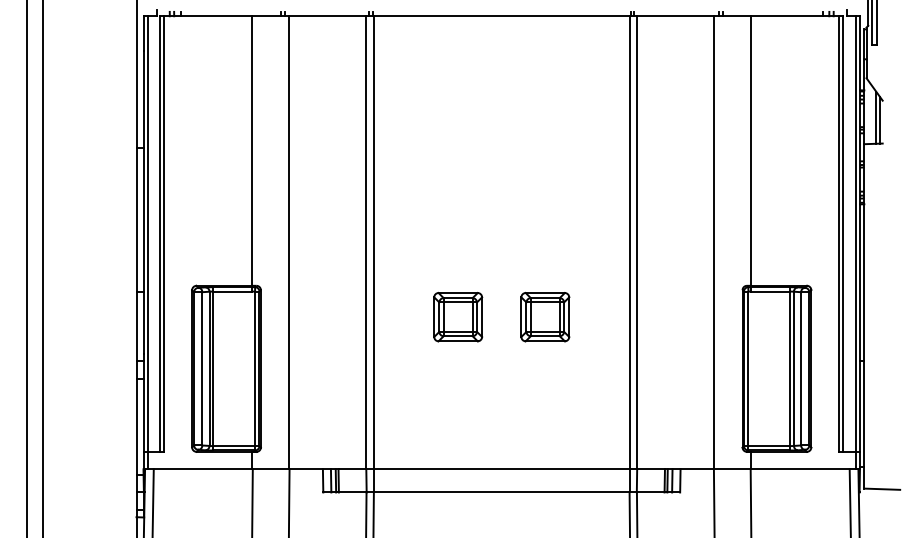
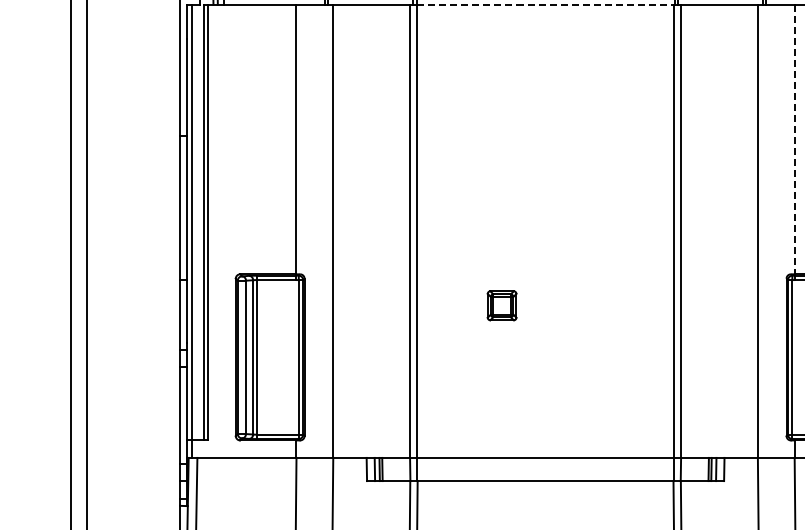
line: (502, 16) -> (546, 4), solid -> dashed
line: (751, 151) -> (795, 139), solid -> dashed
part: (458, 317) -> (502, 306), size x0.6
part: (545, 317) -> (589, 306), removed

